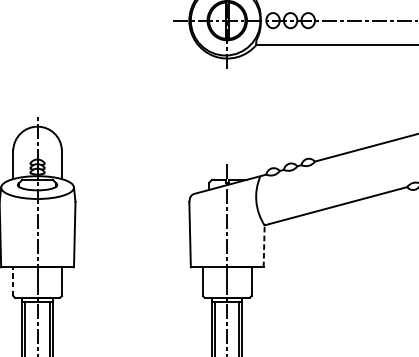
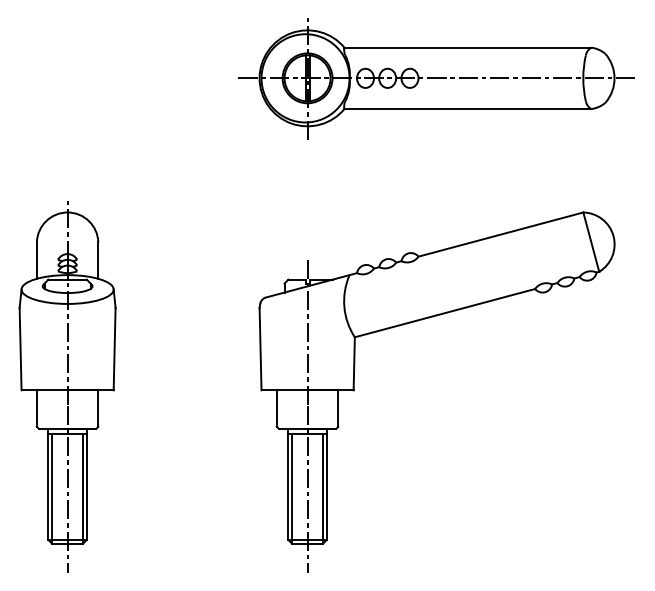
line: (264, 246) -> (354, 363), dashed -> solid
line: (12, 281) -> (36, 408), dashed -> solid

